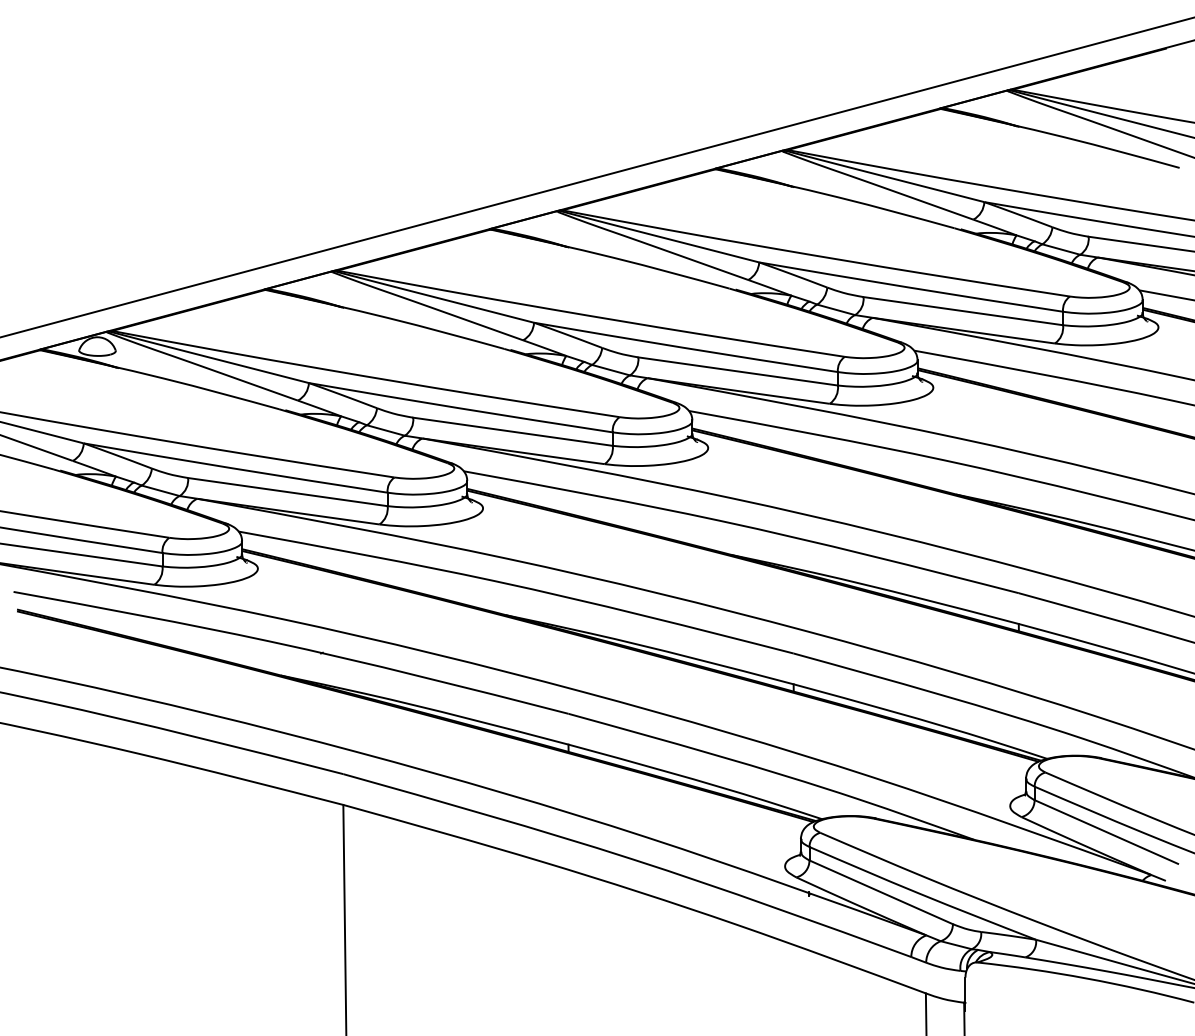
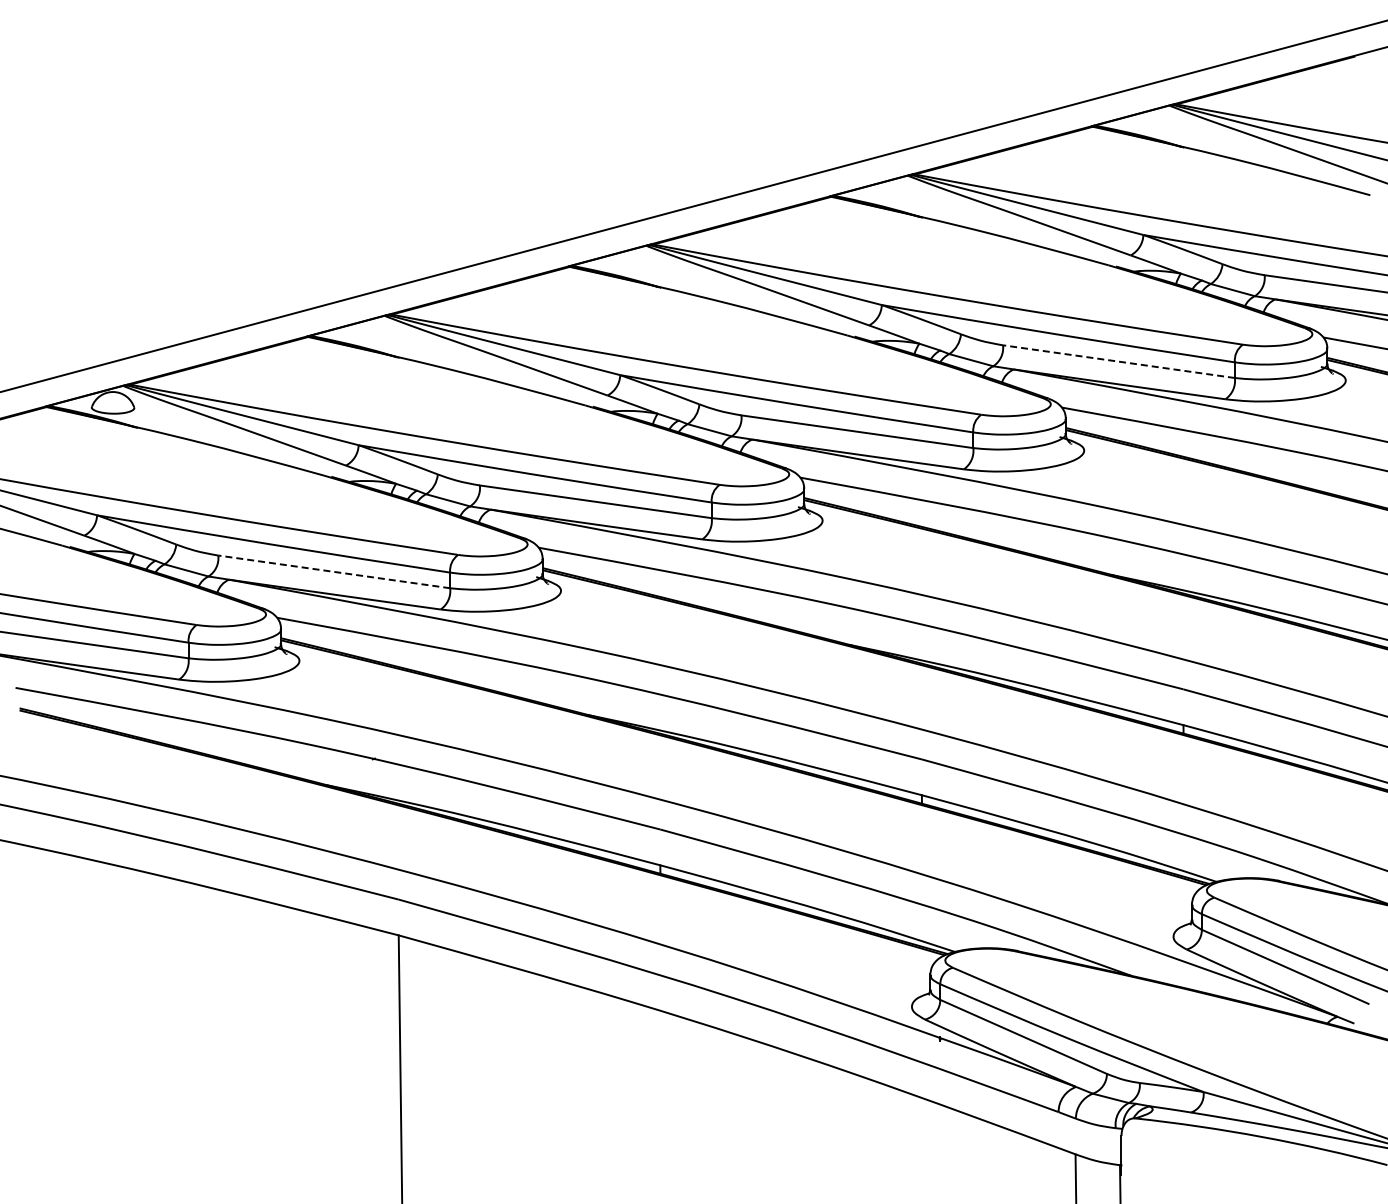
line: (962, 311) -> (1118, 361), solid -> dashed
line: (287, 491) -> (333, 571), solid -> dashed

